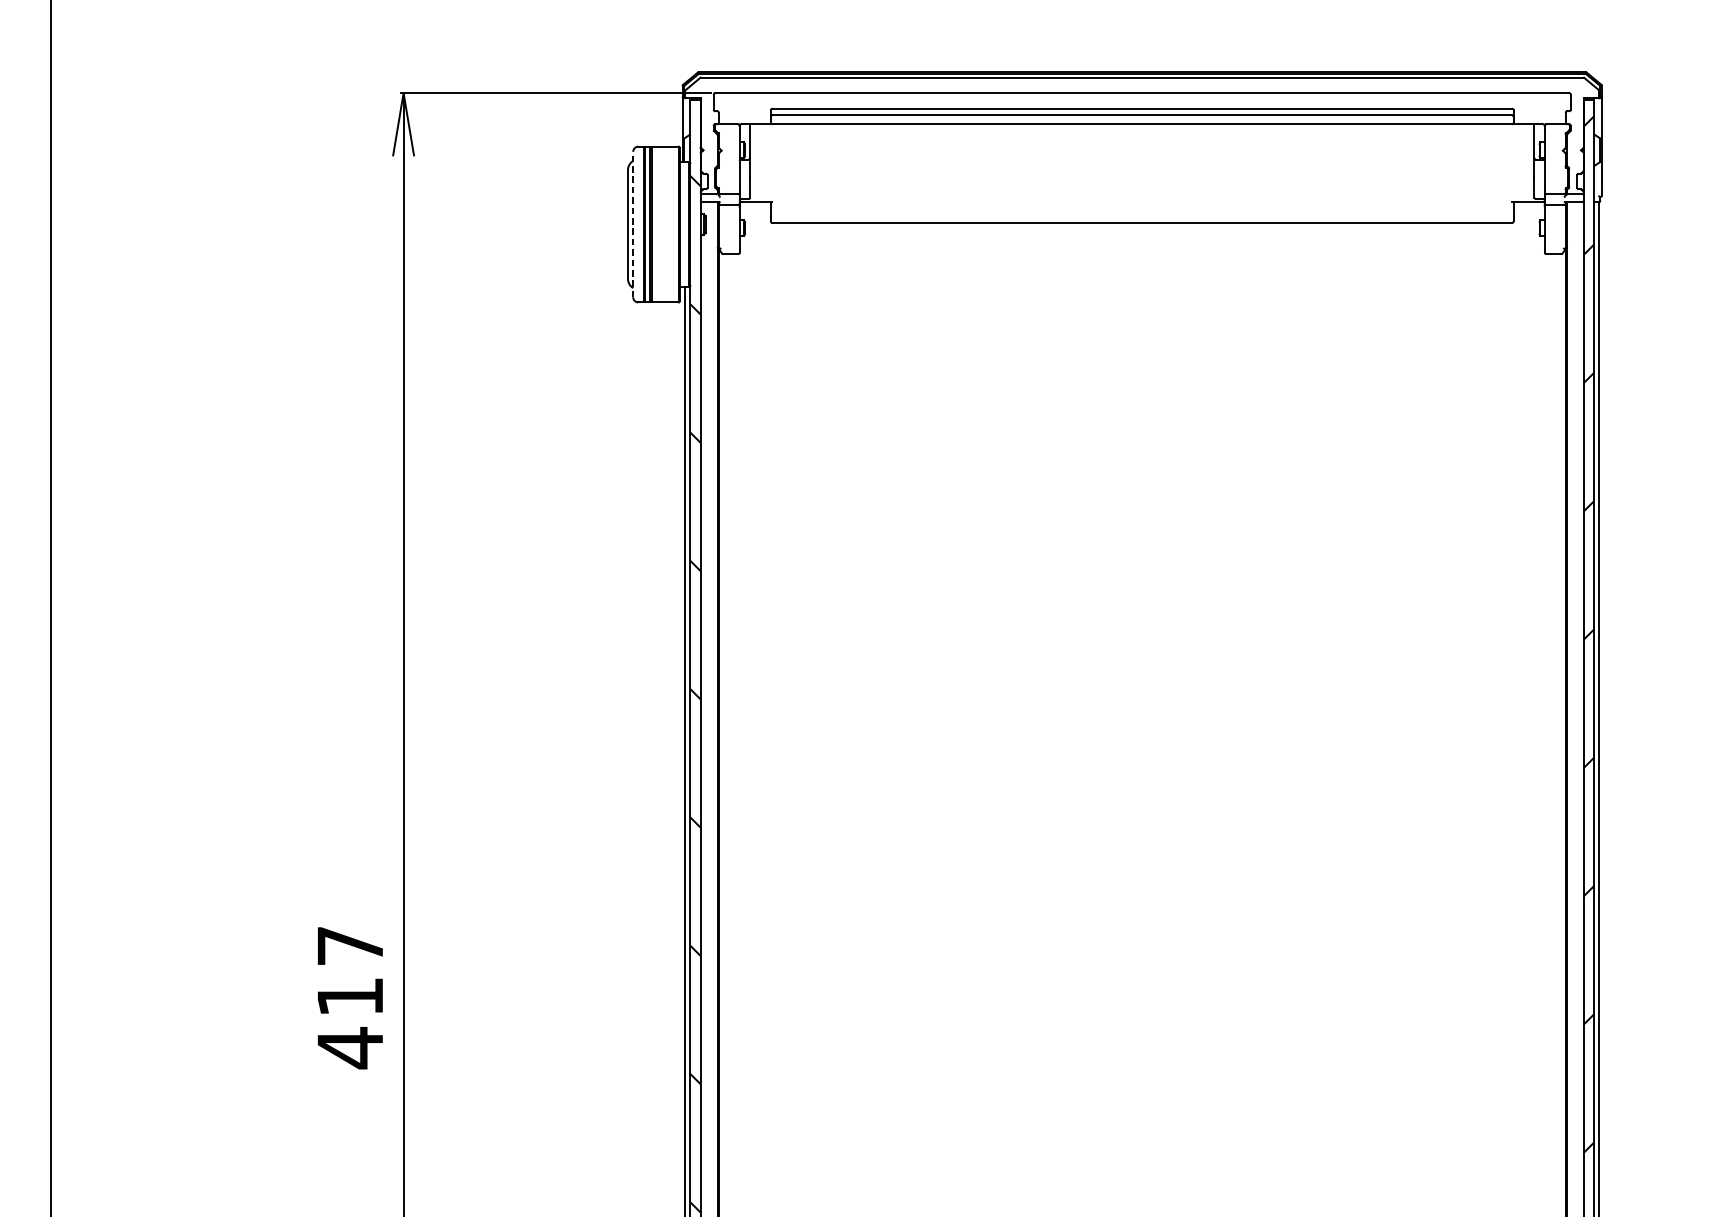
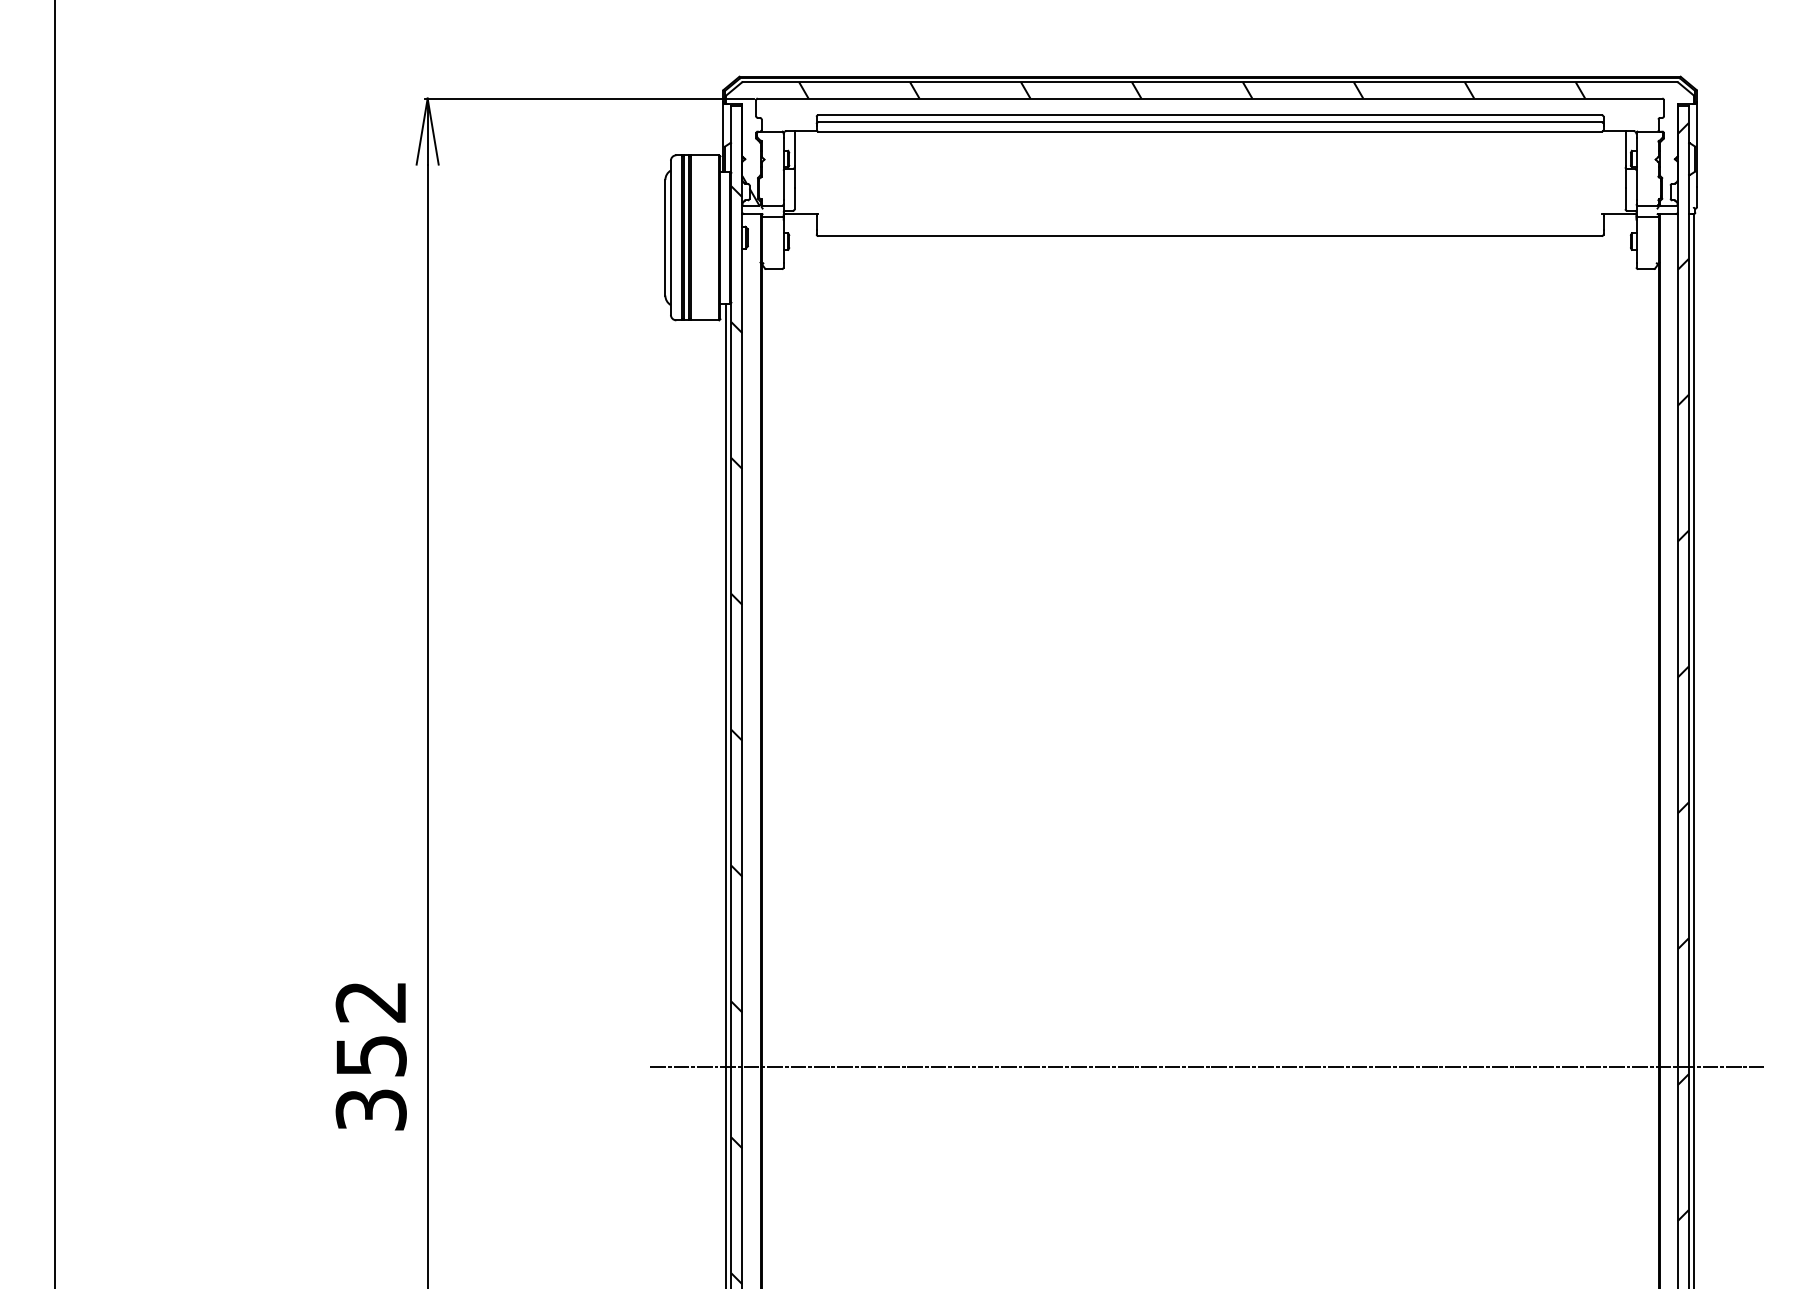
hatch: (1098, 135) -> (1163, 143), added
line: (632, 224) -> (670, 237), dashed -> solid
text: (349, 998) -> (370, 1057), 417 -> 352
line: (1139, 1007) -> (1207, 1067), added

